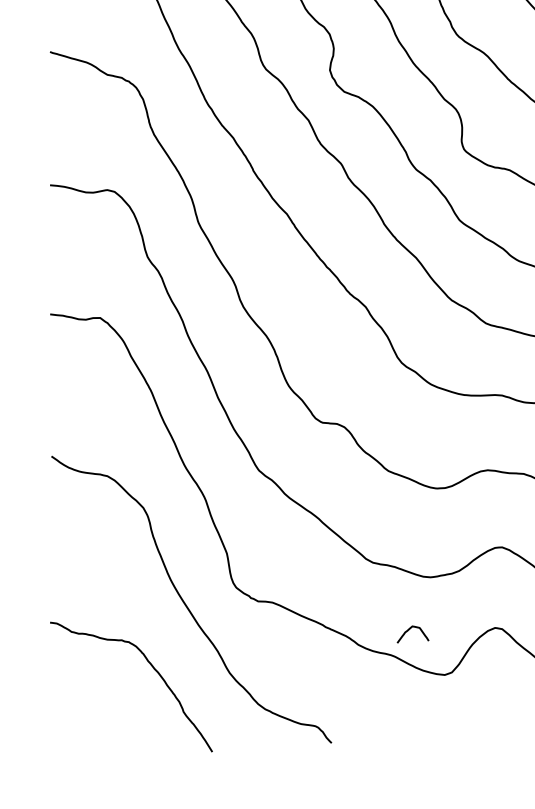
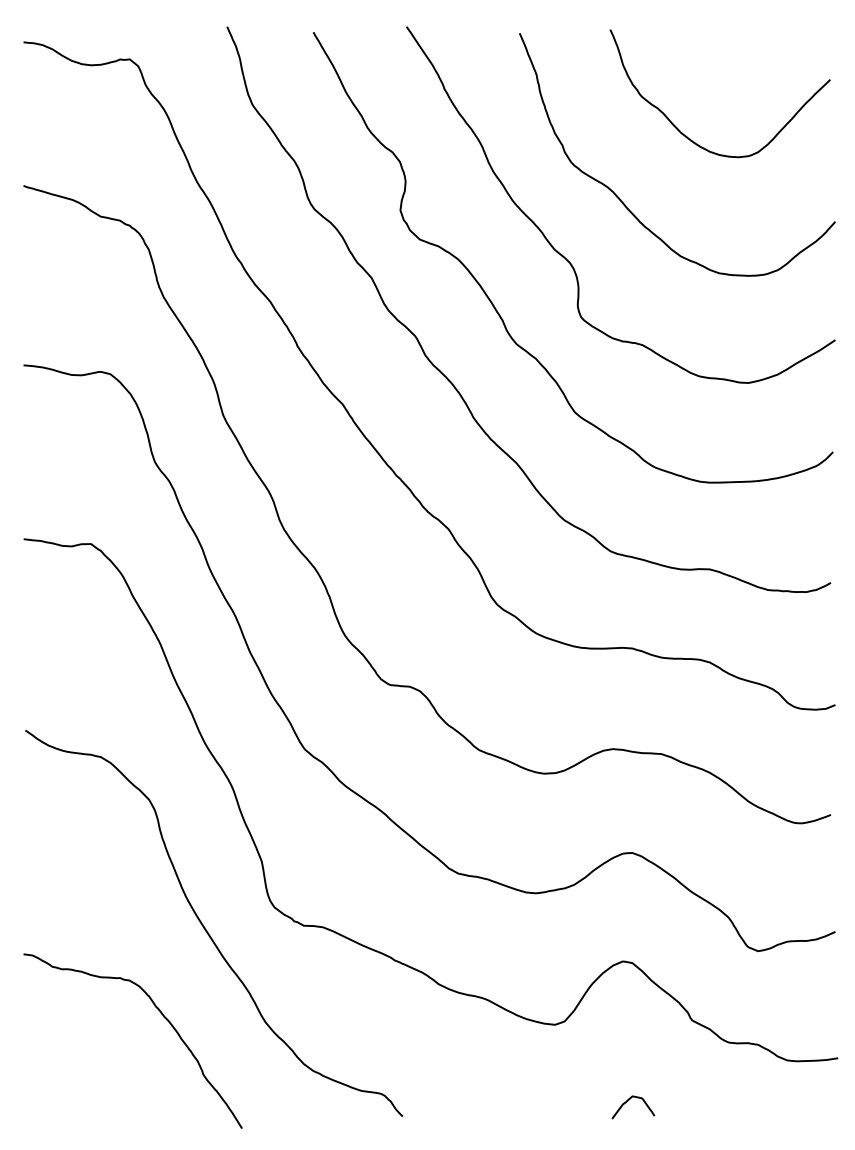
curve: (409, 630) -> (628, 1101), moved

